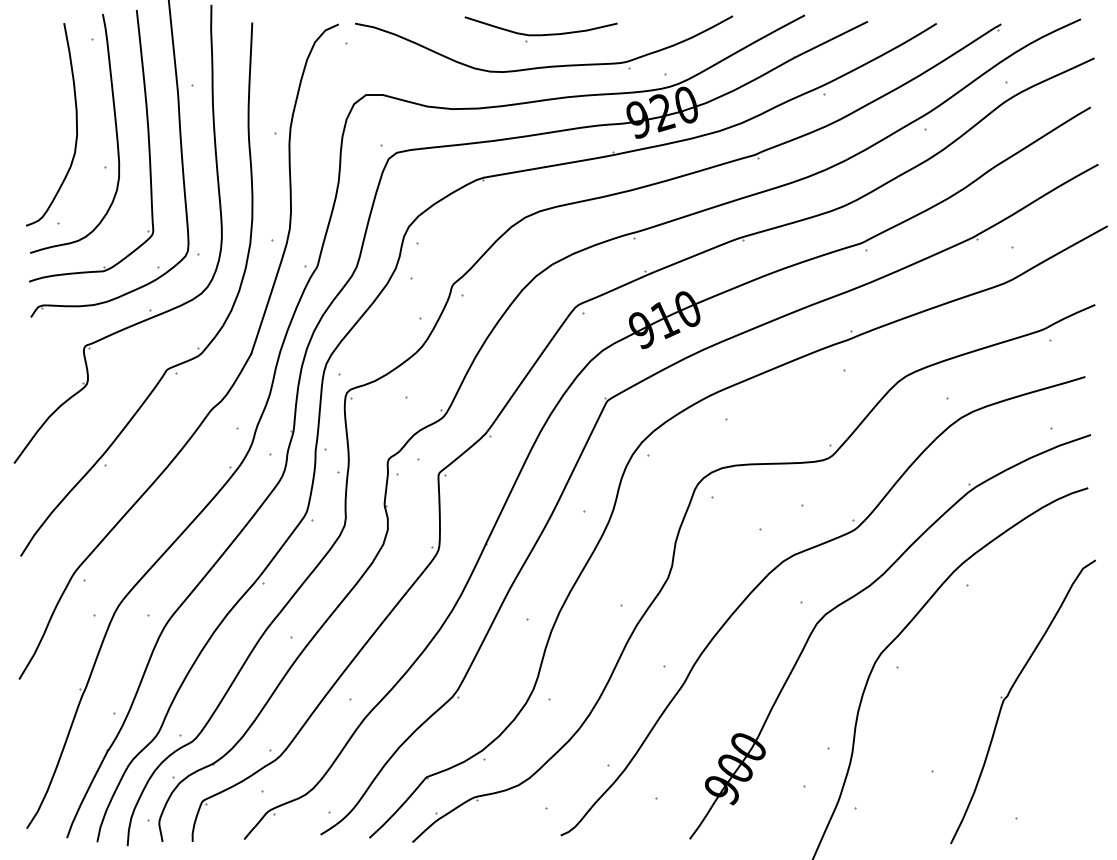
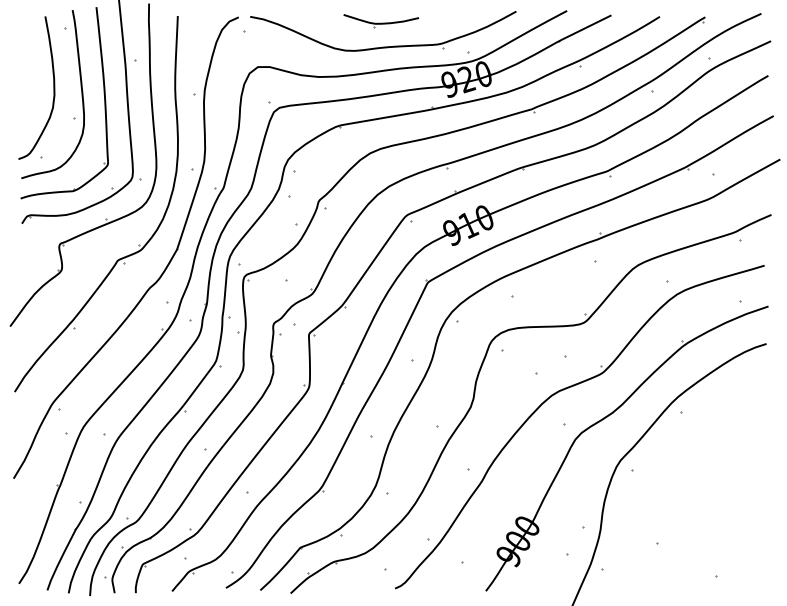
part: (541, 28) -> (381, 20), size x0.7
part: (1010, 694) -> (711, 489), removed

